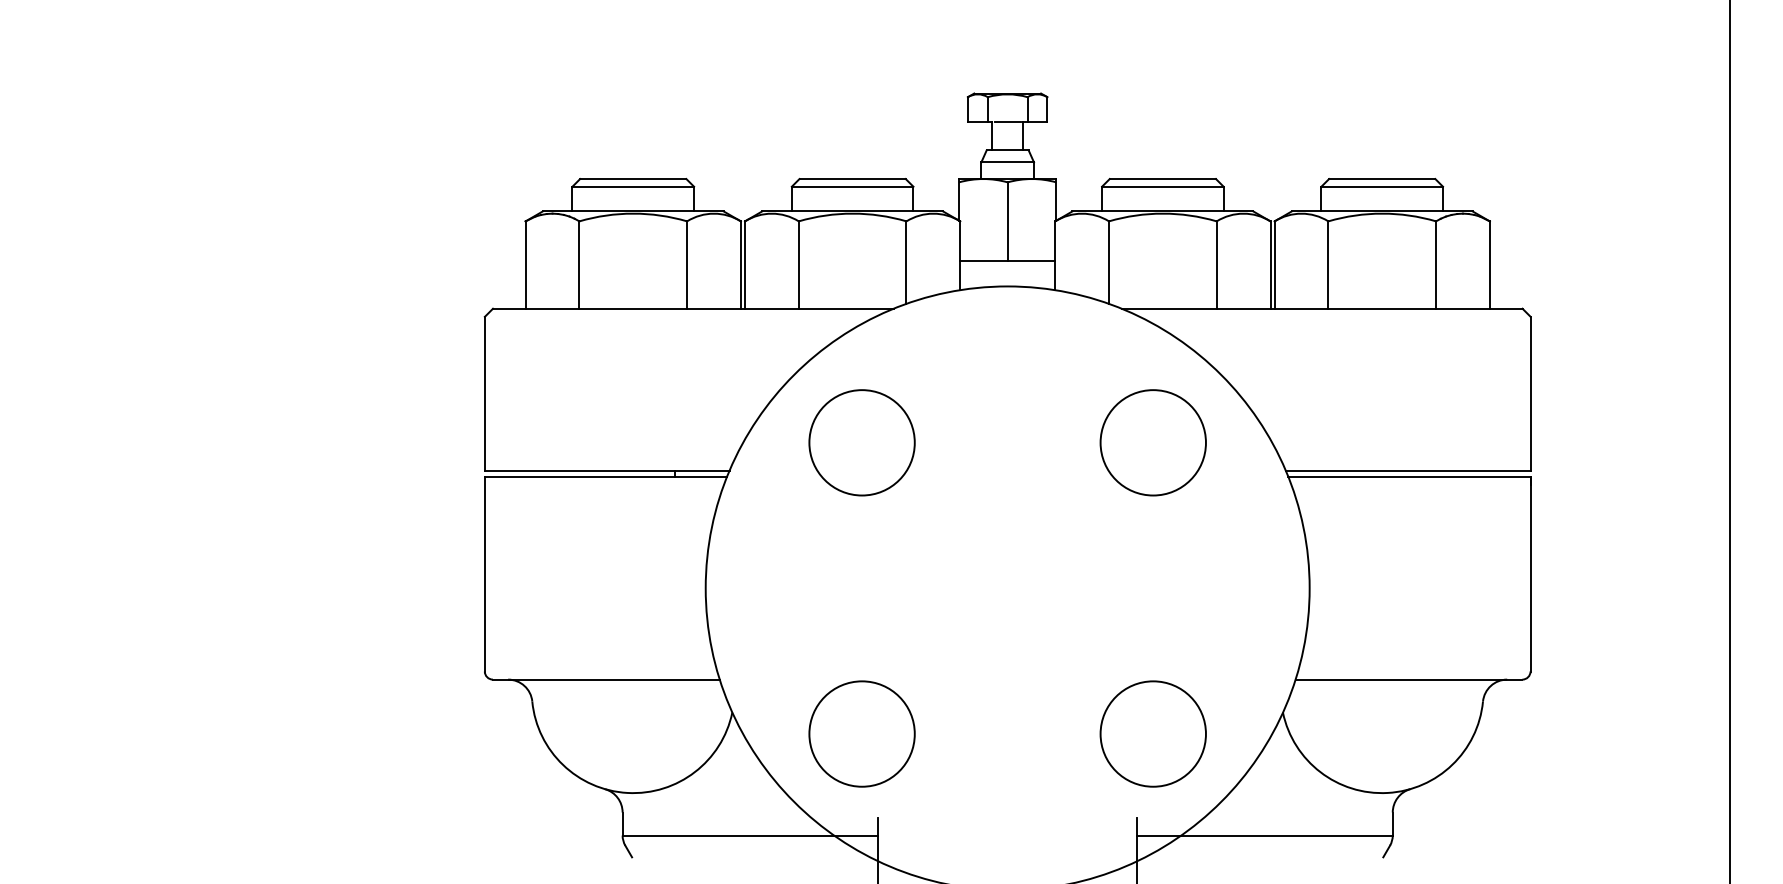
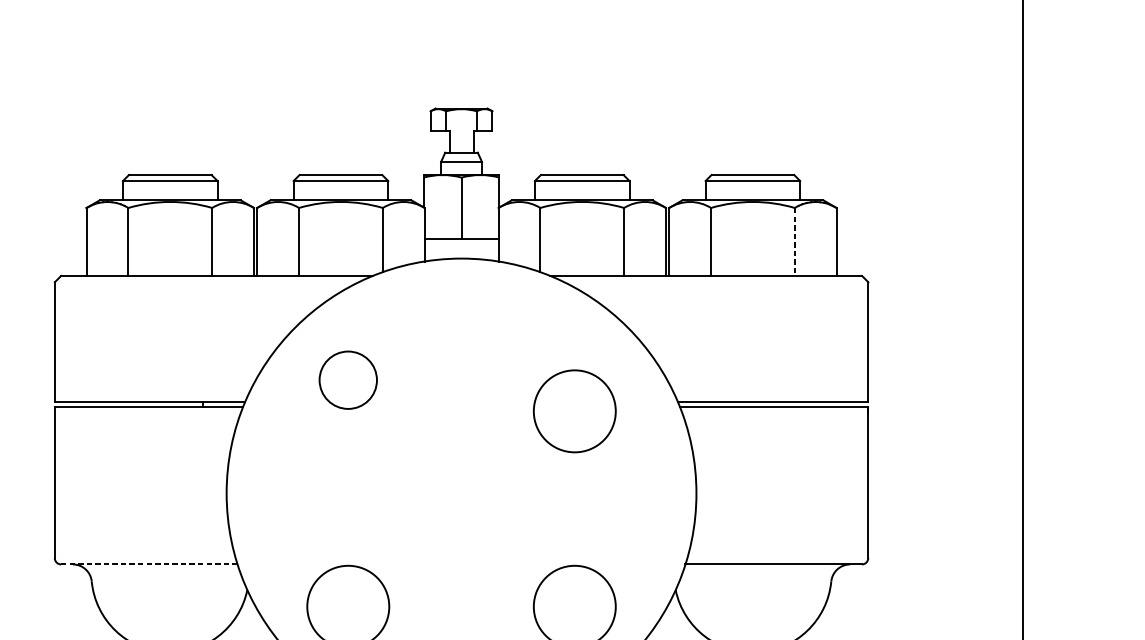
line: (1007, 122) -> (461, 131), removed
line: (1436, 265) -> (795, 242), solid -> dashed
circle: (861, 442) -> (347, 379), size x0.7
circle: (1152, 442) -> (574, 411), moved
line: (605, 679) -> (148, 564), solid -> dashed

